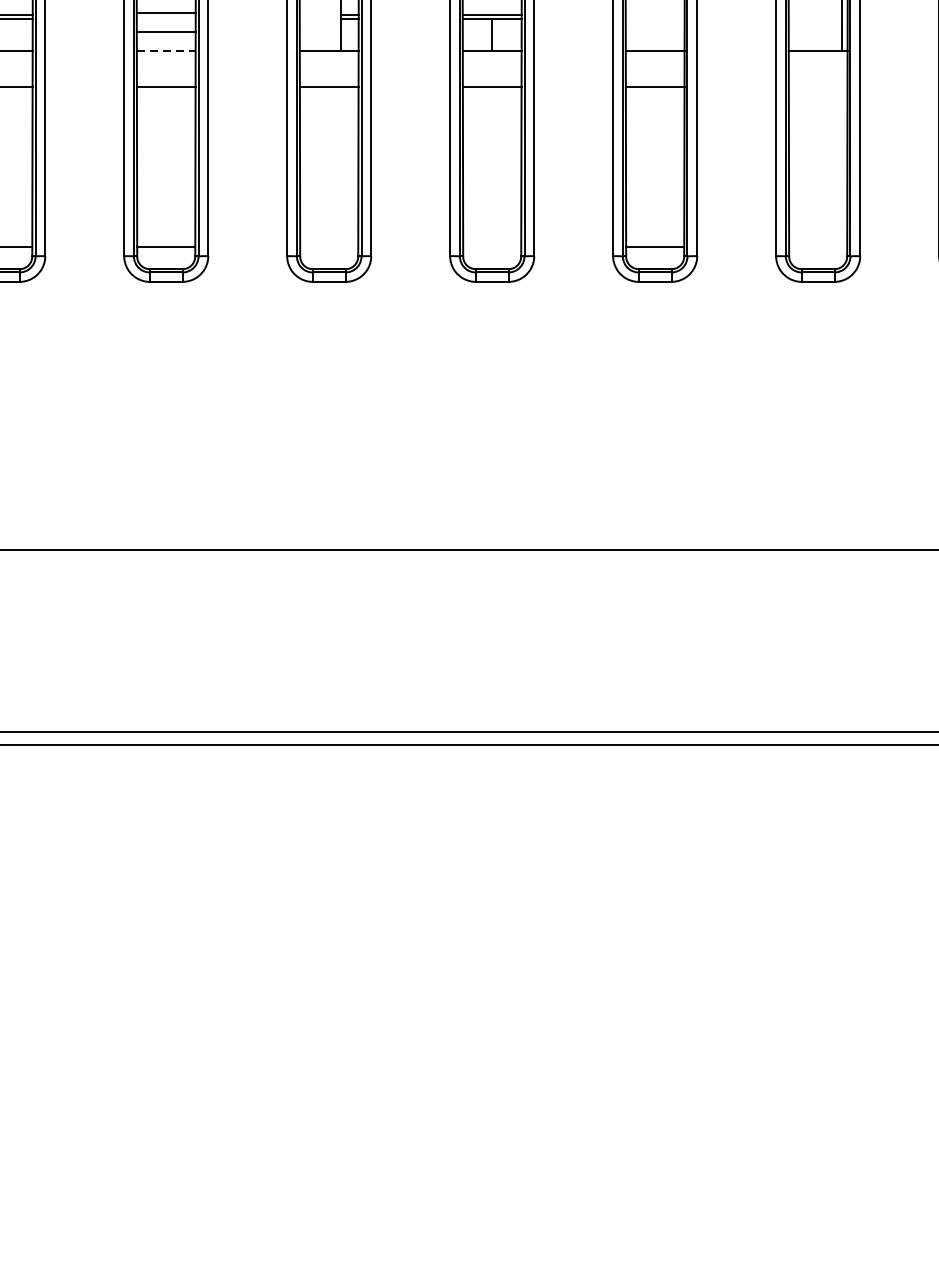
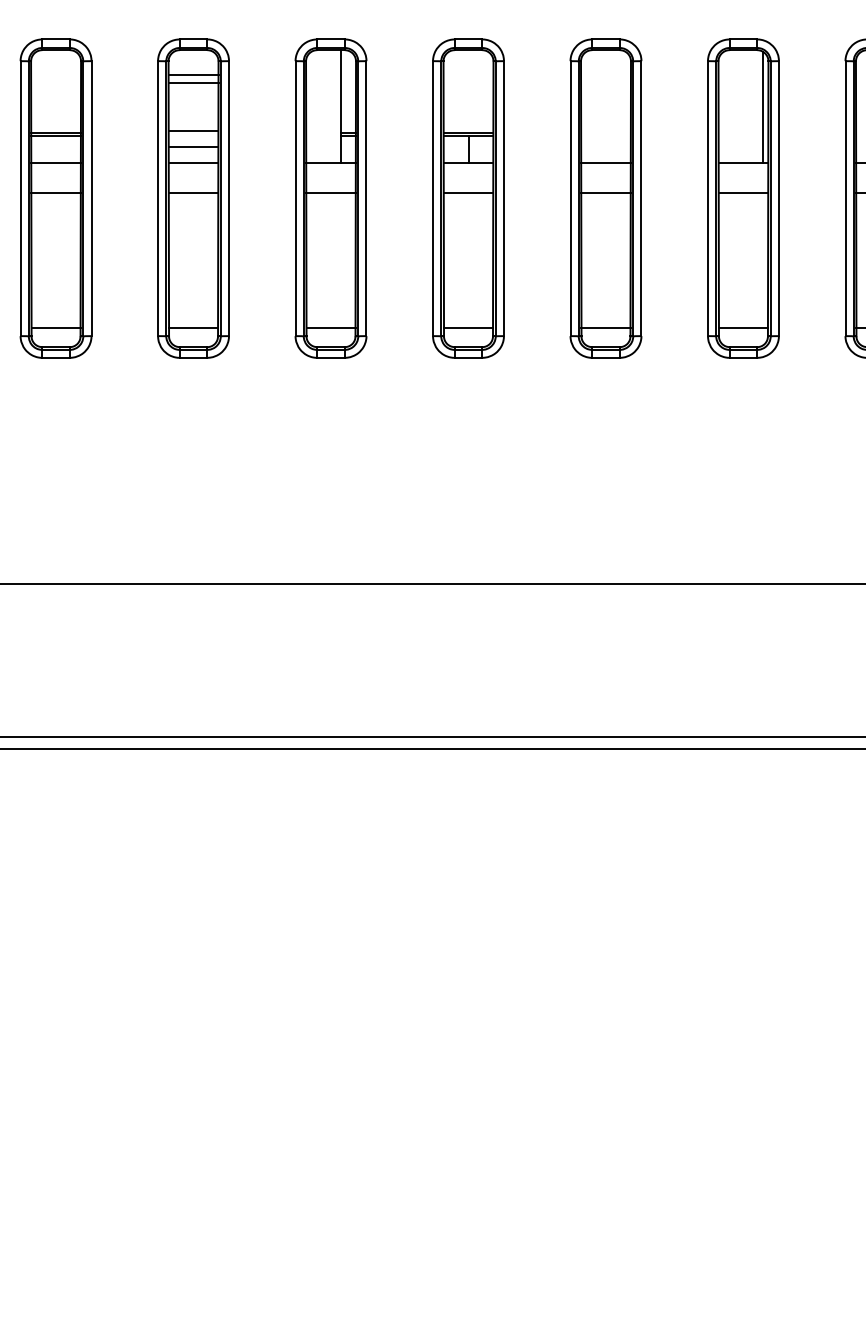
line: (166, 51) -> (193, 163), dashed -> solid
line: (818, 87) -> (743, 193), added
line: (328, 247) -> (330, 328), added
line: (492, 247) -> (468, 328), added
line: (817, 247) -> (742, 328), added

